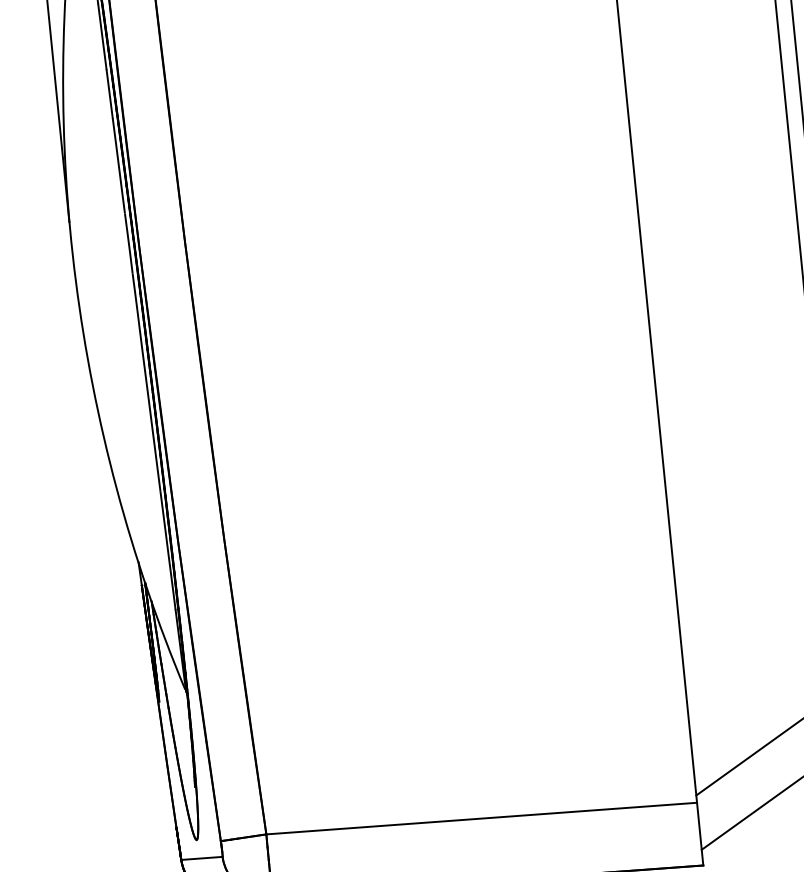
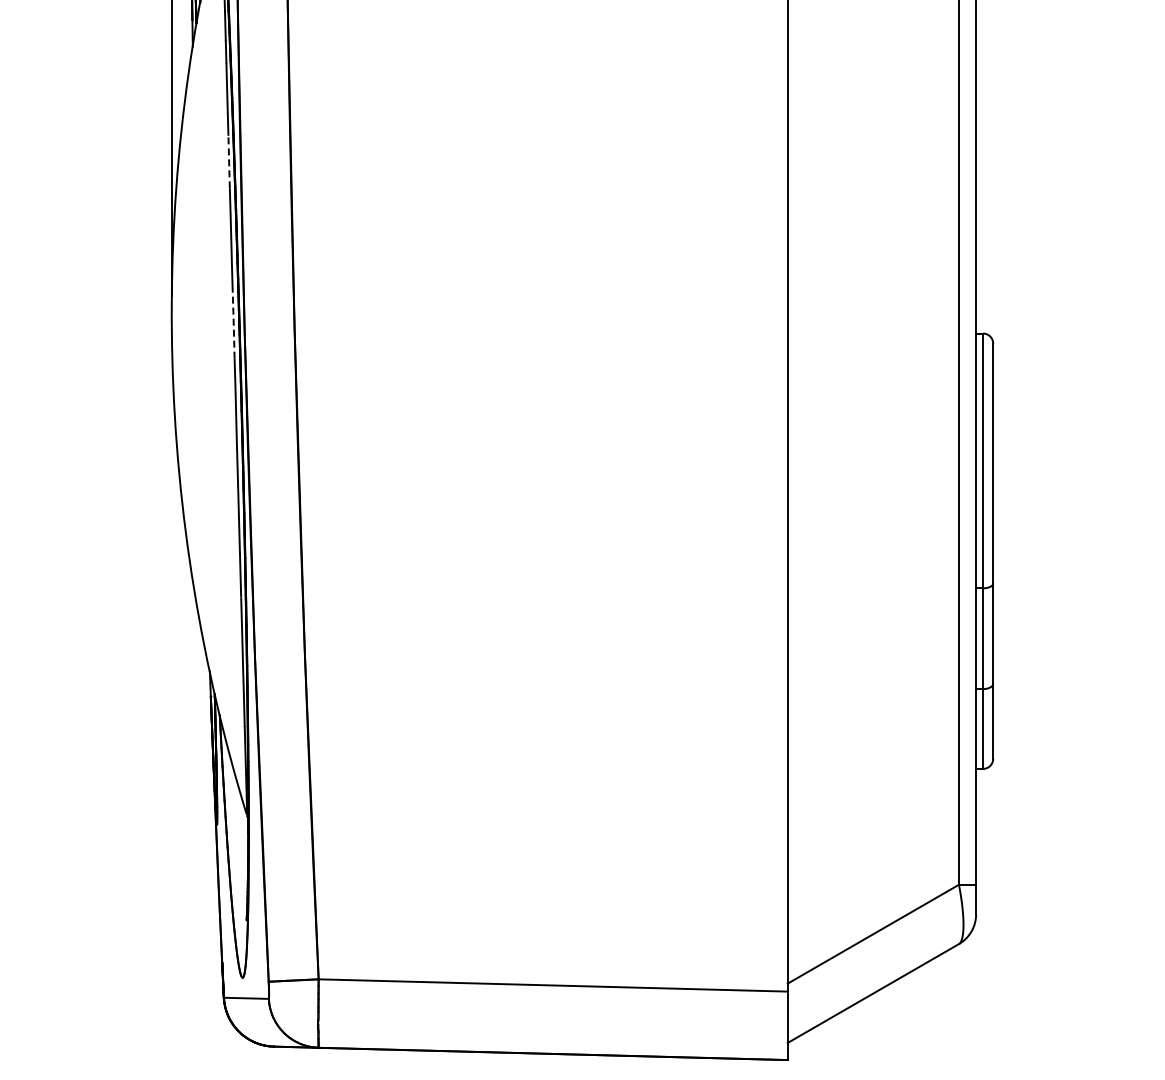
line: (109, 93) -> (229, 161), solid -> dashed
line: (128, 243) -> (233, 325), solid -> dashed

